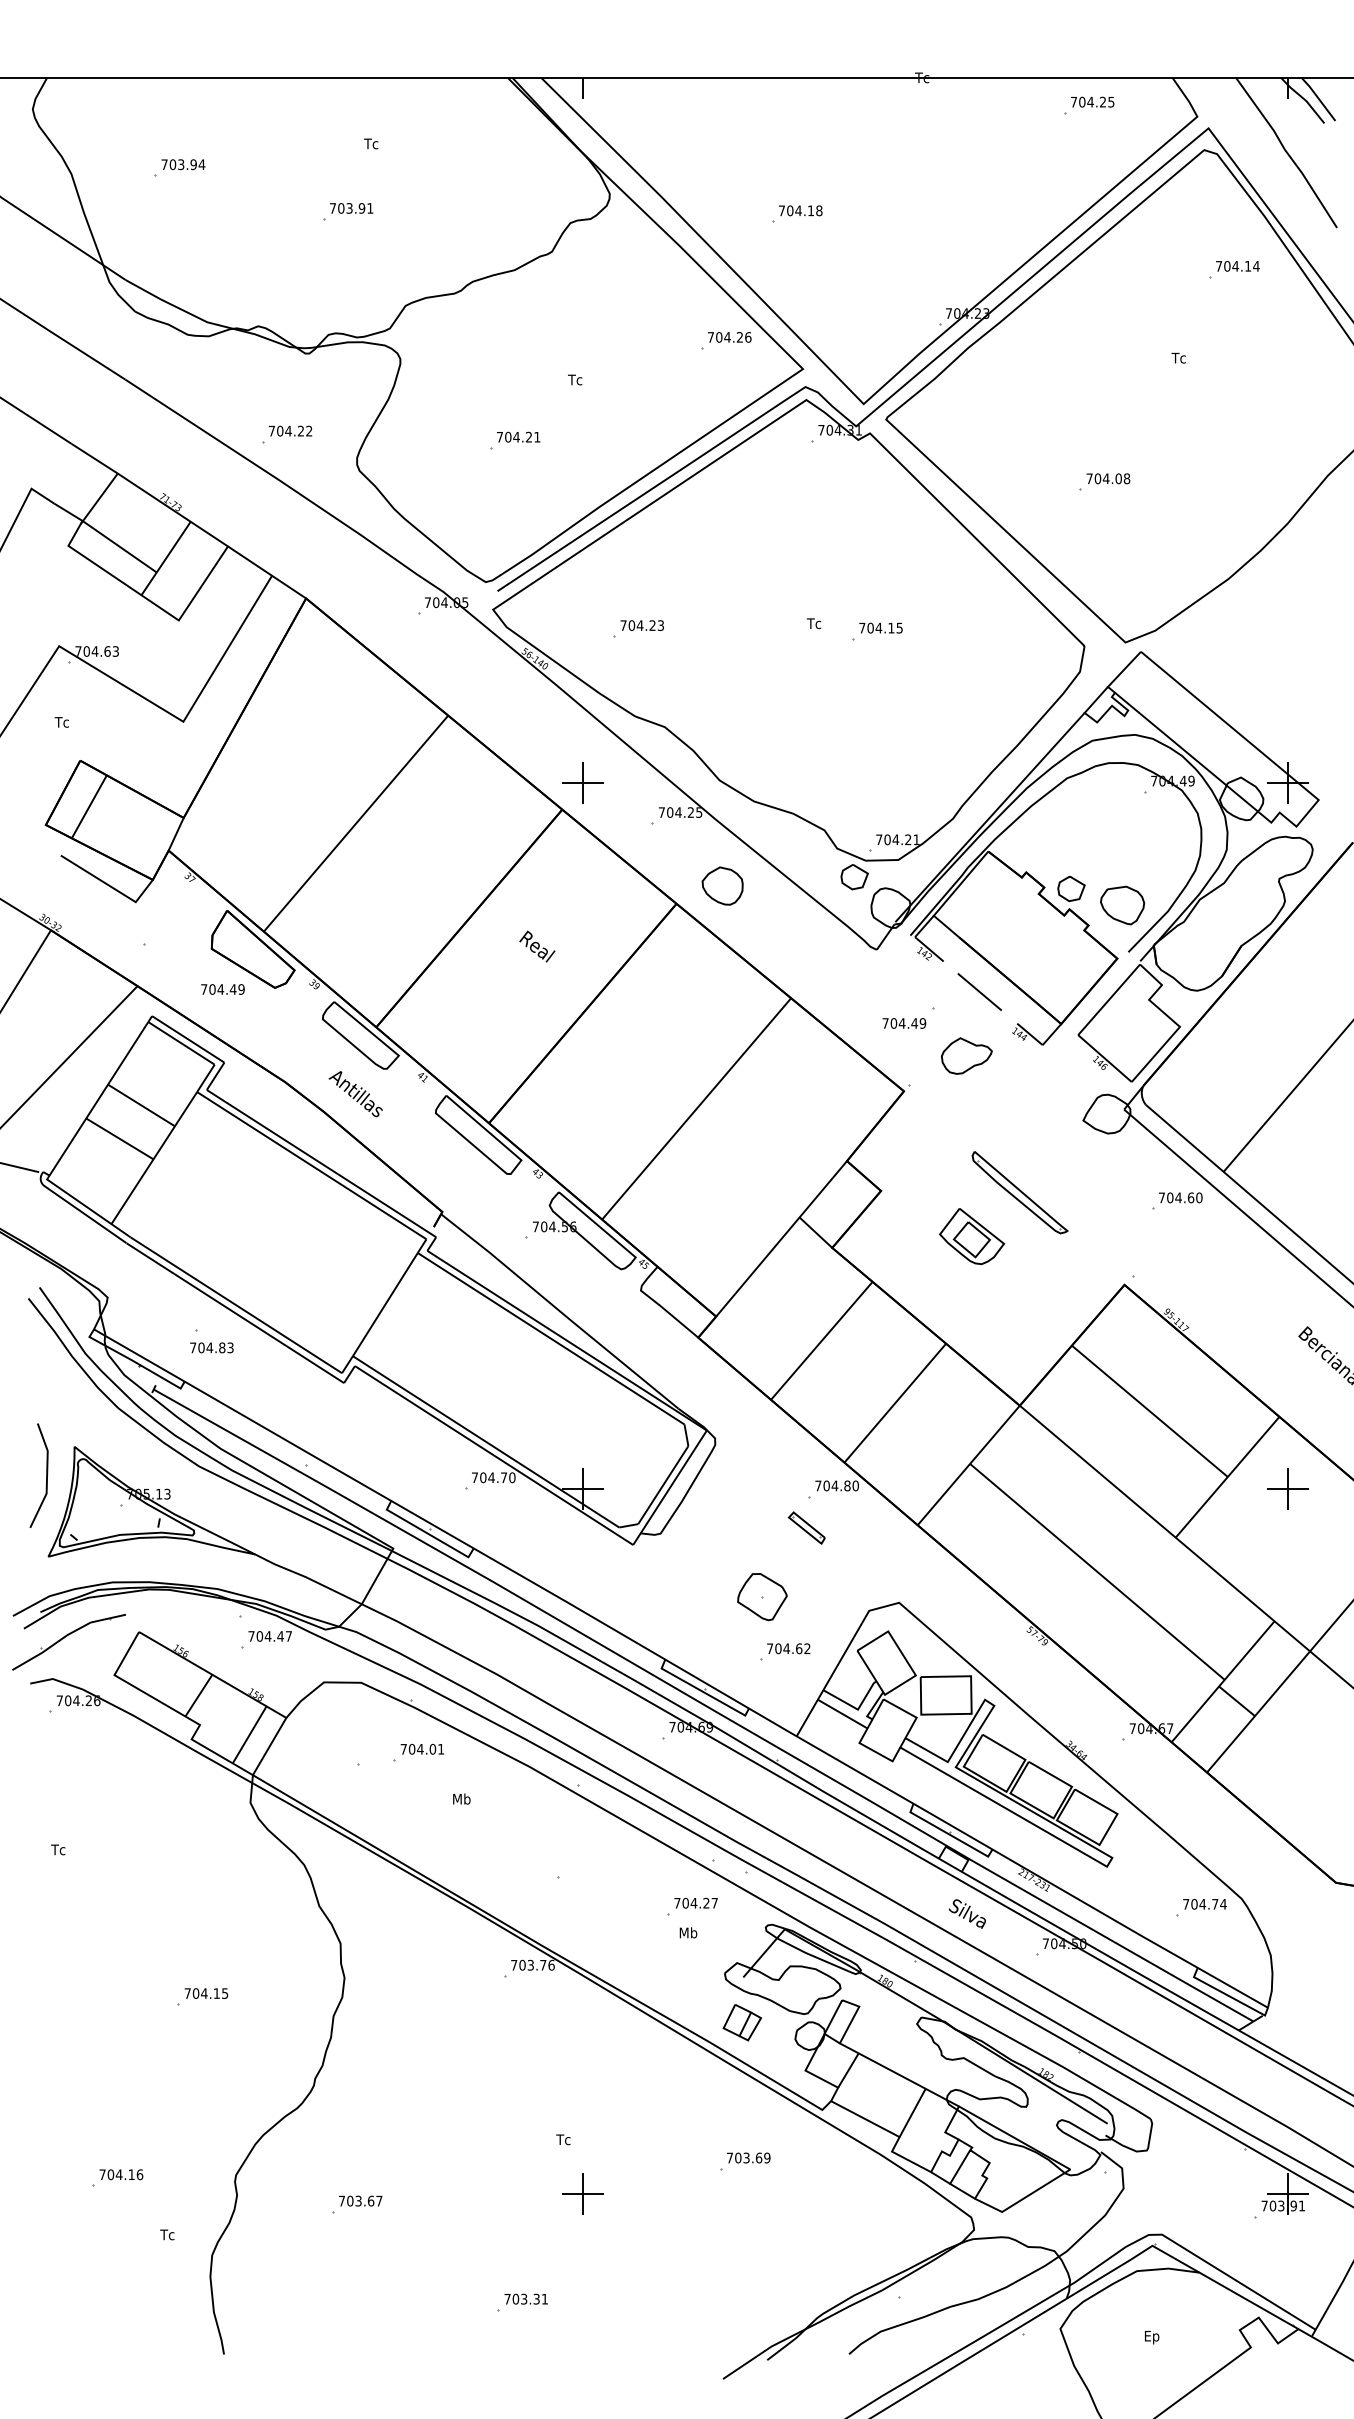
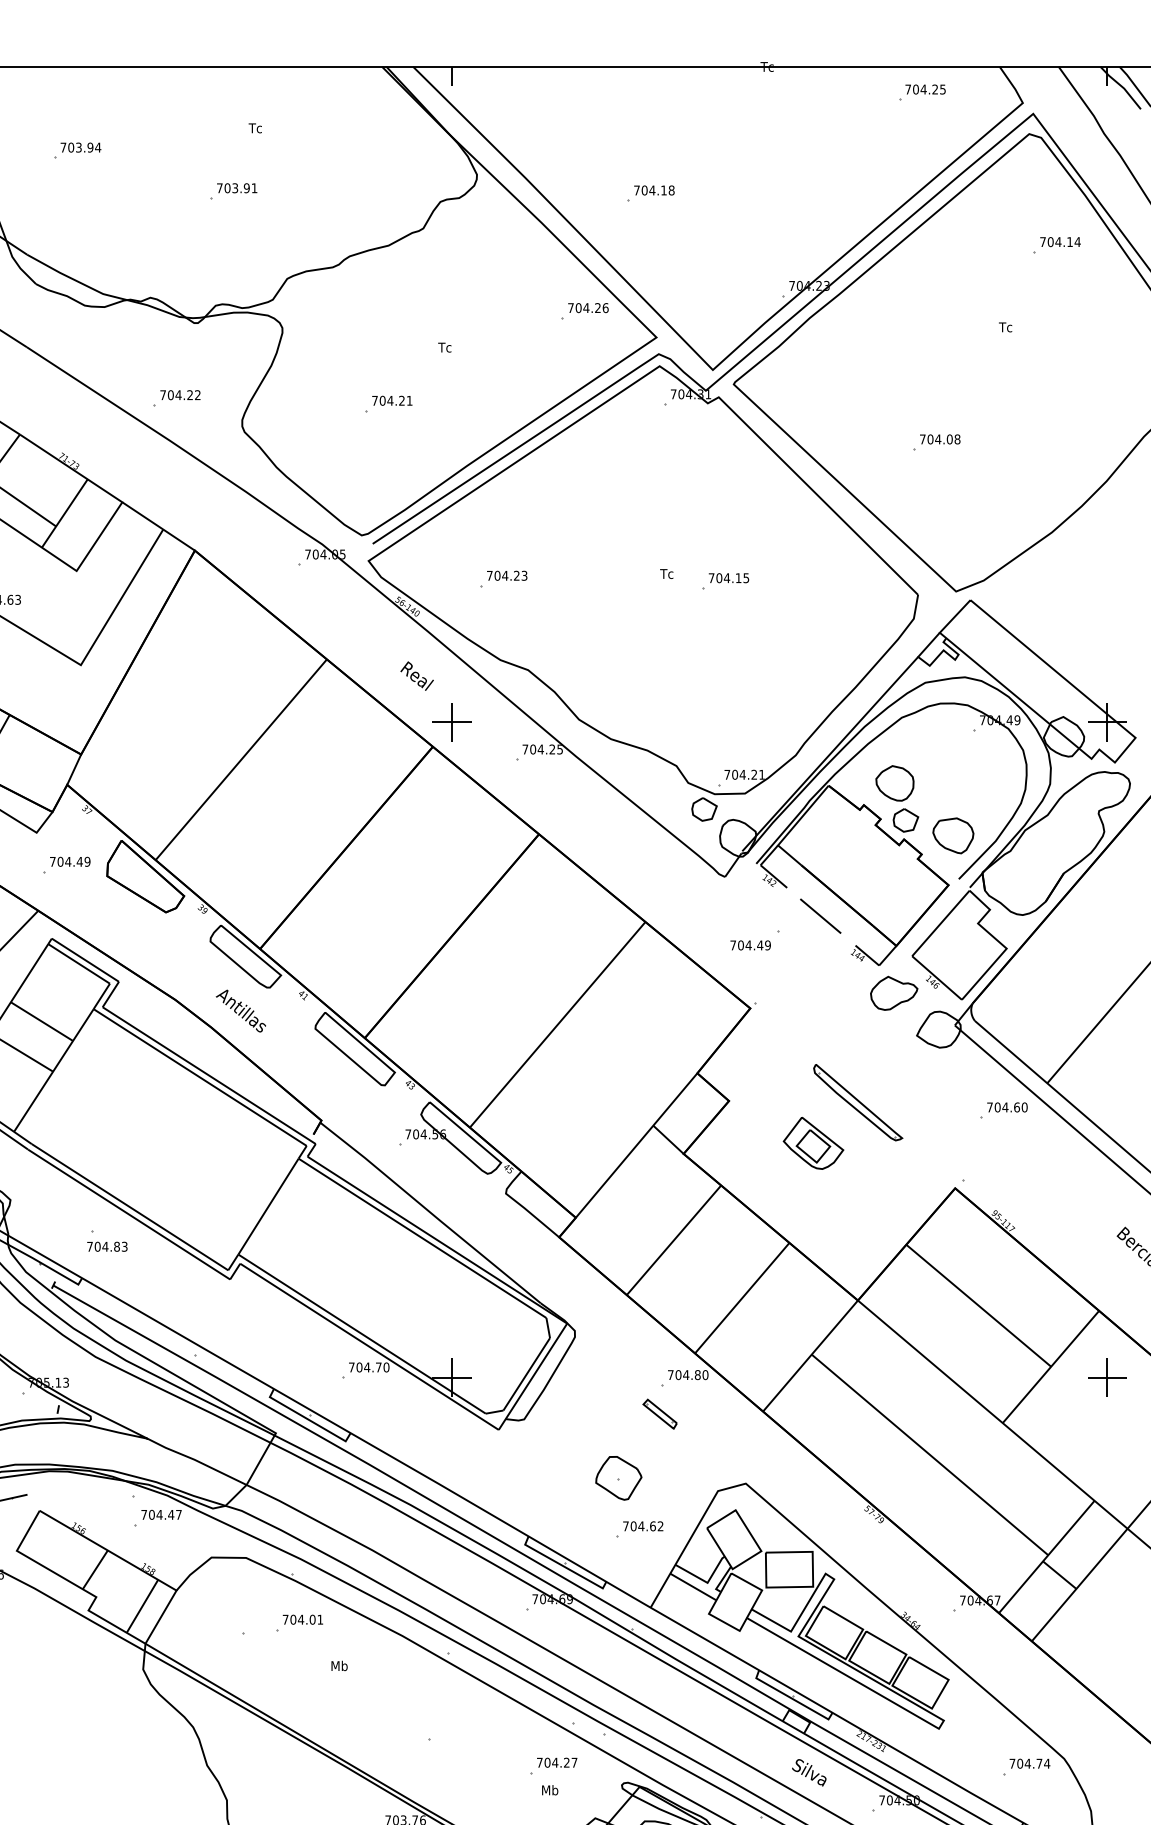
part: (722, 885) -> (894, 782), moved
text: (537, 946) -> (417, 676), moved
text: (222, 989) -> (69, 861), moved
part: (966, 1055) -> (893, 992), moved

